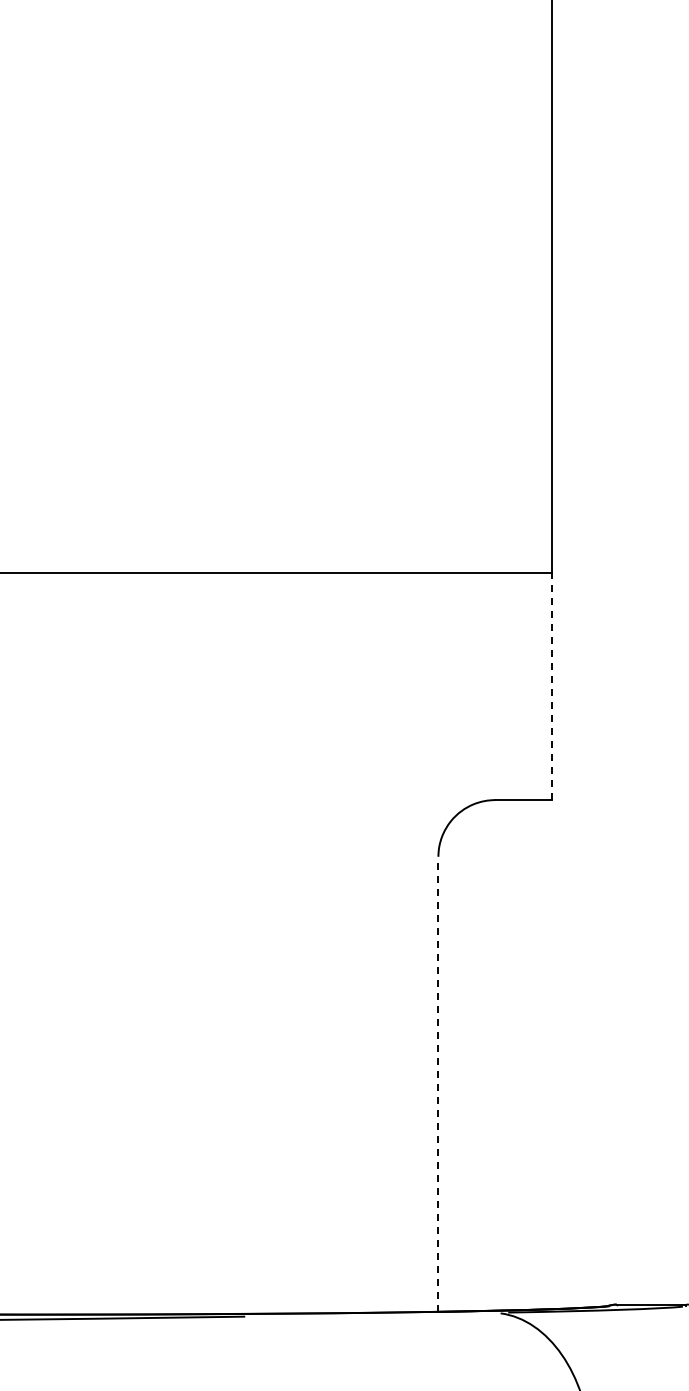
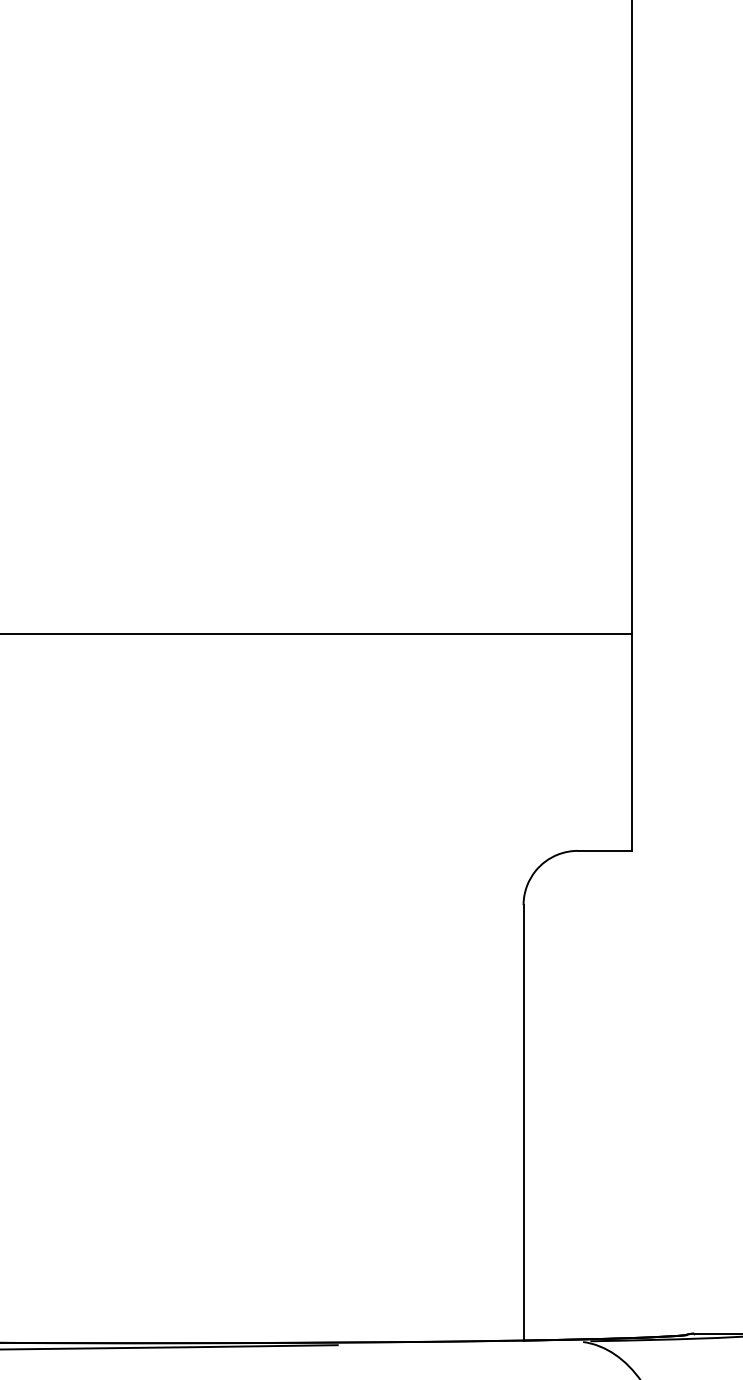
line: (552, 685) -> (632, 741), dashed -> solid
line: (438, 1083) -> (523, 1122), dashed -> solid

